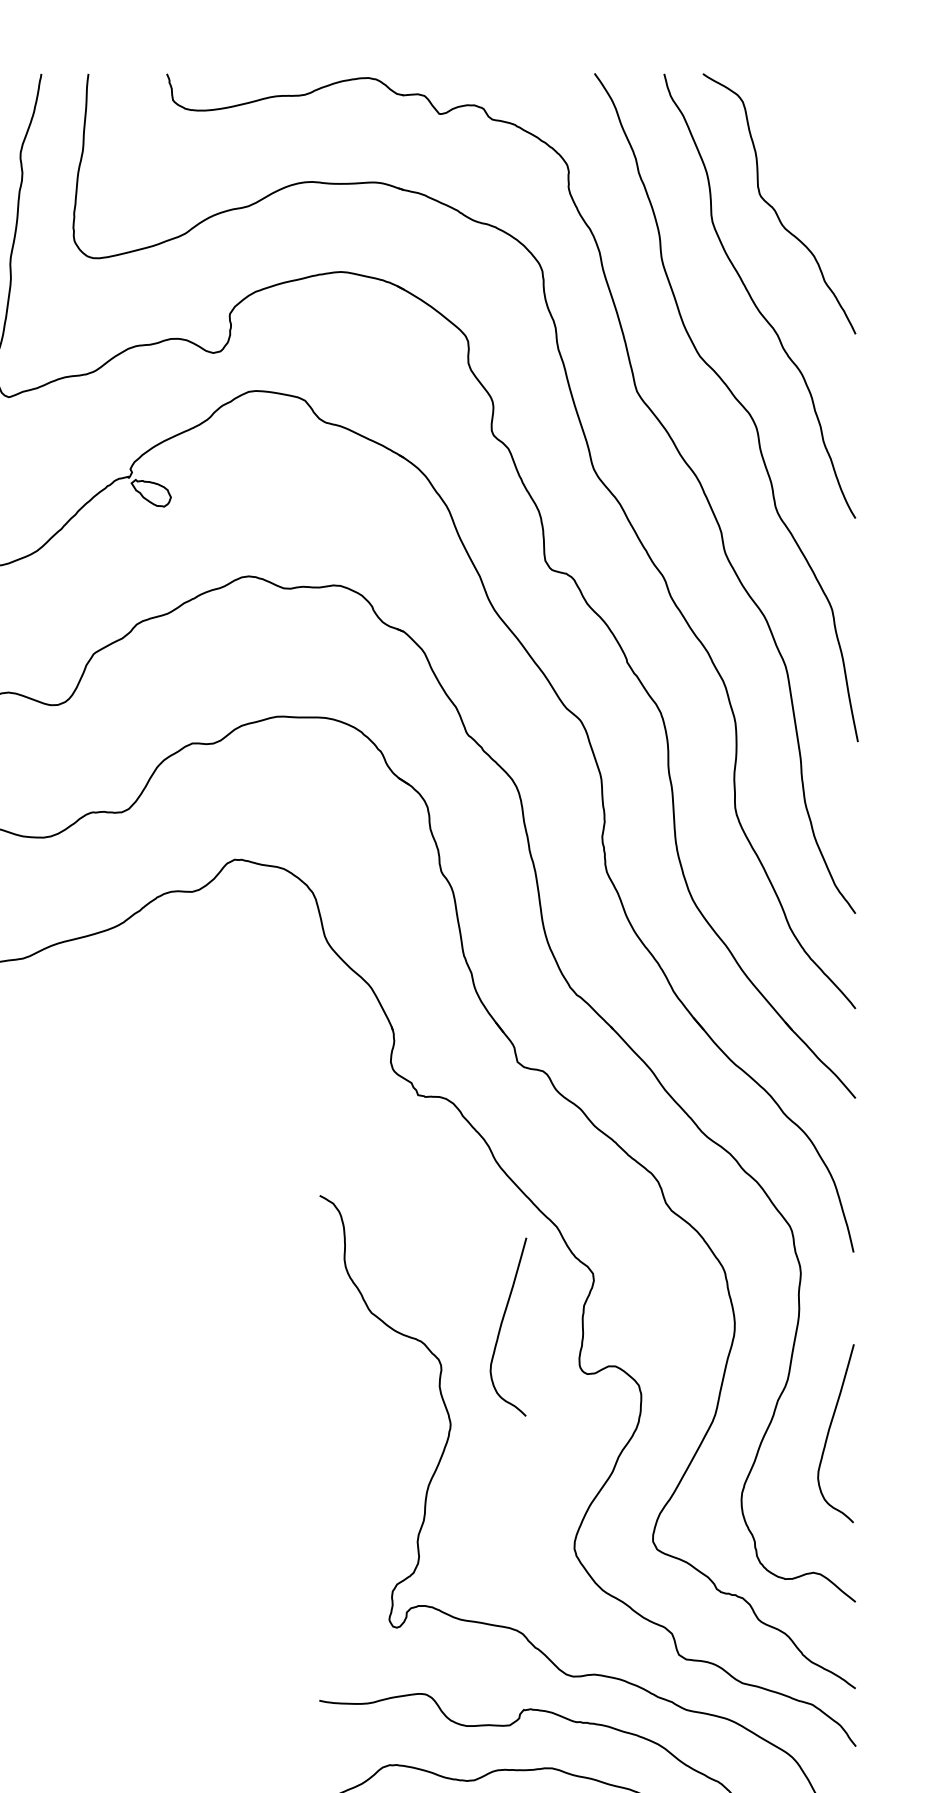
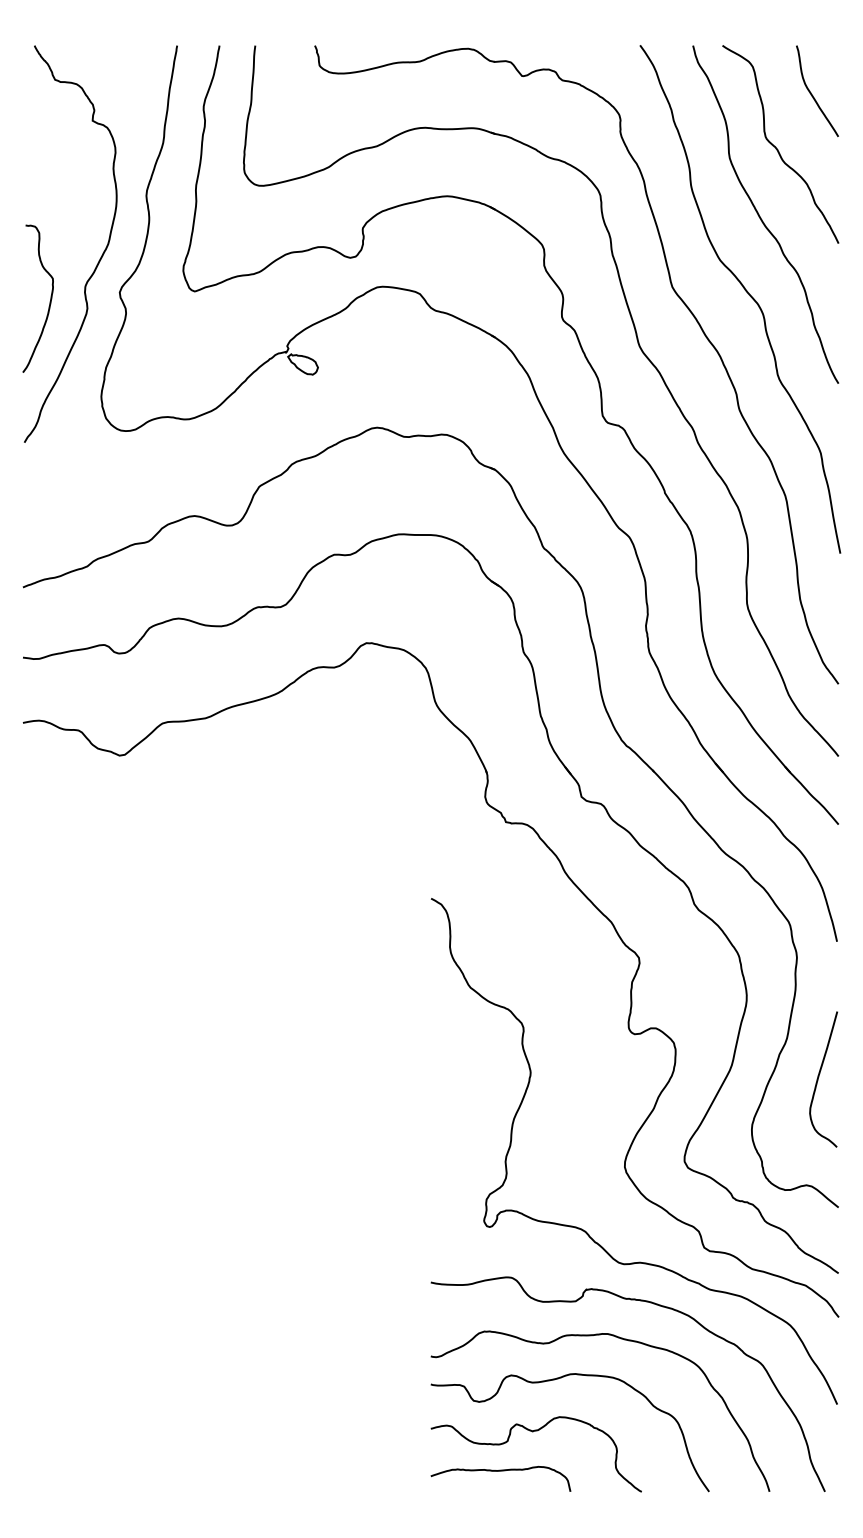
curve: (819, 135) -> (811, 92), added
curve: (503, 1324) -> (570, 996), removed

